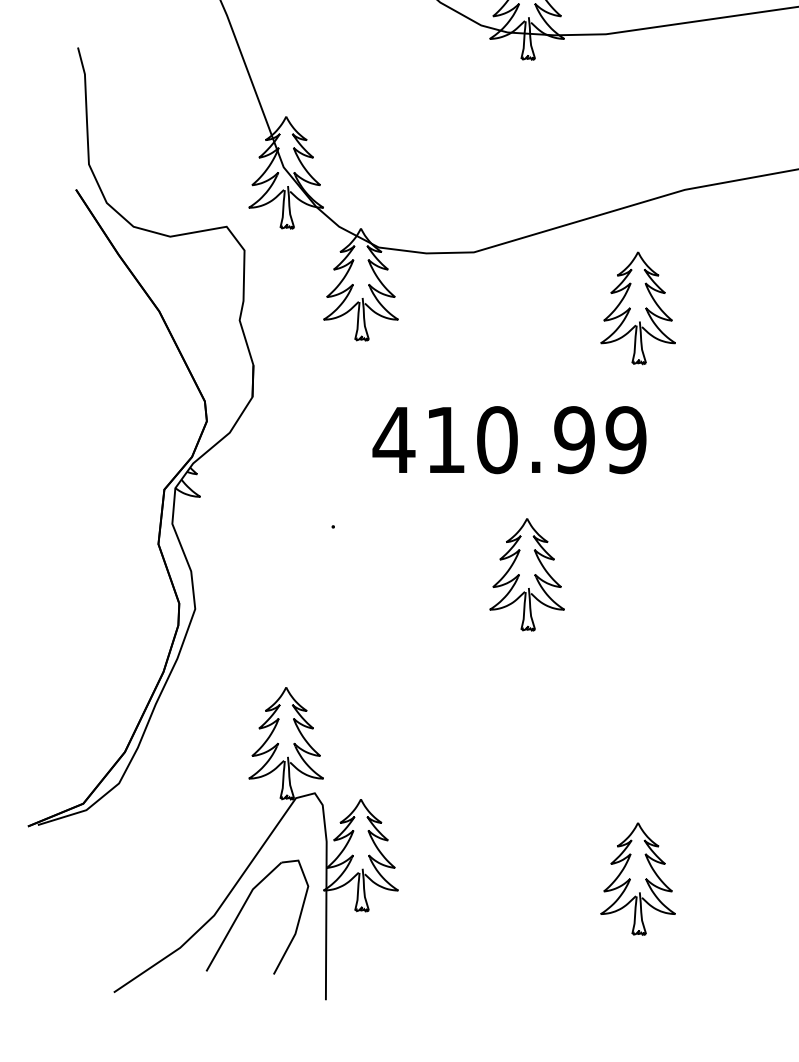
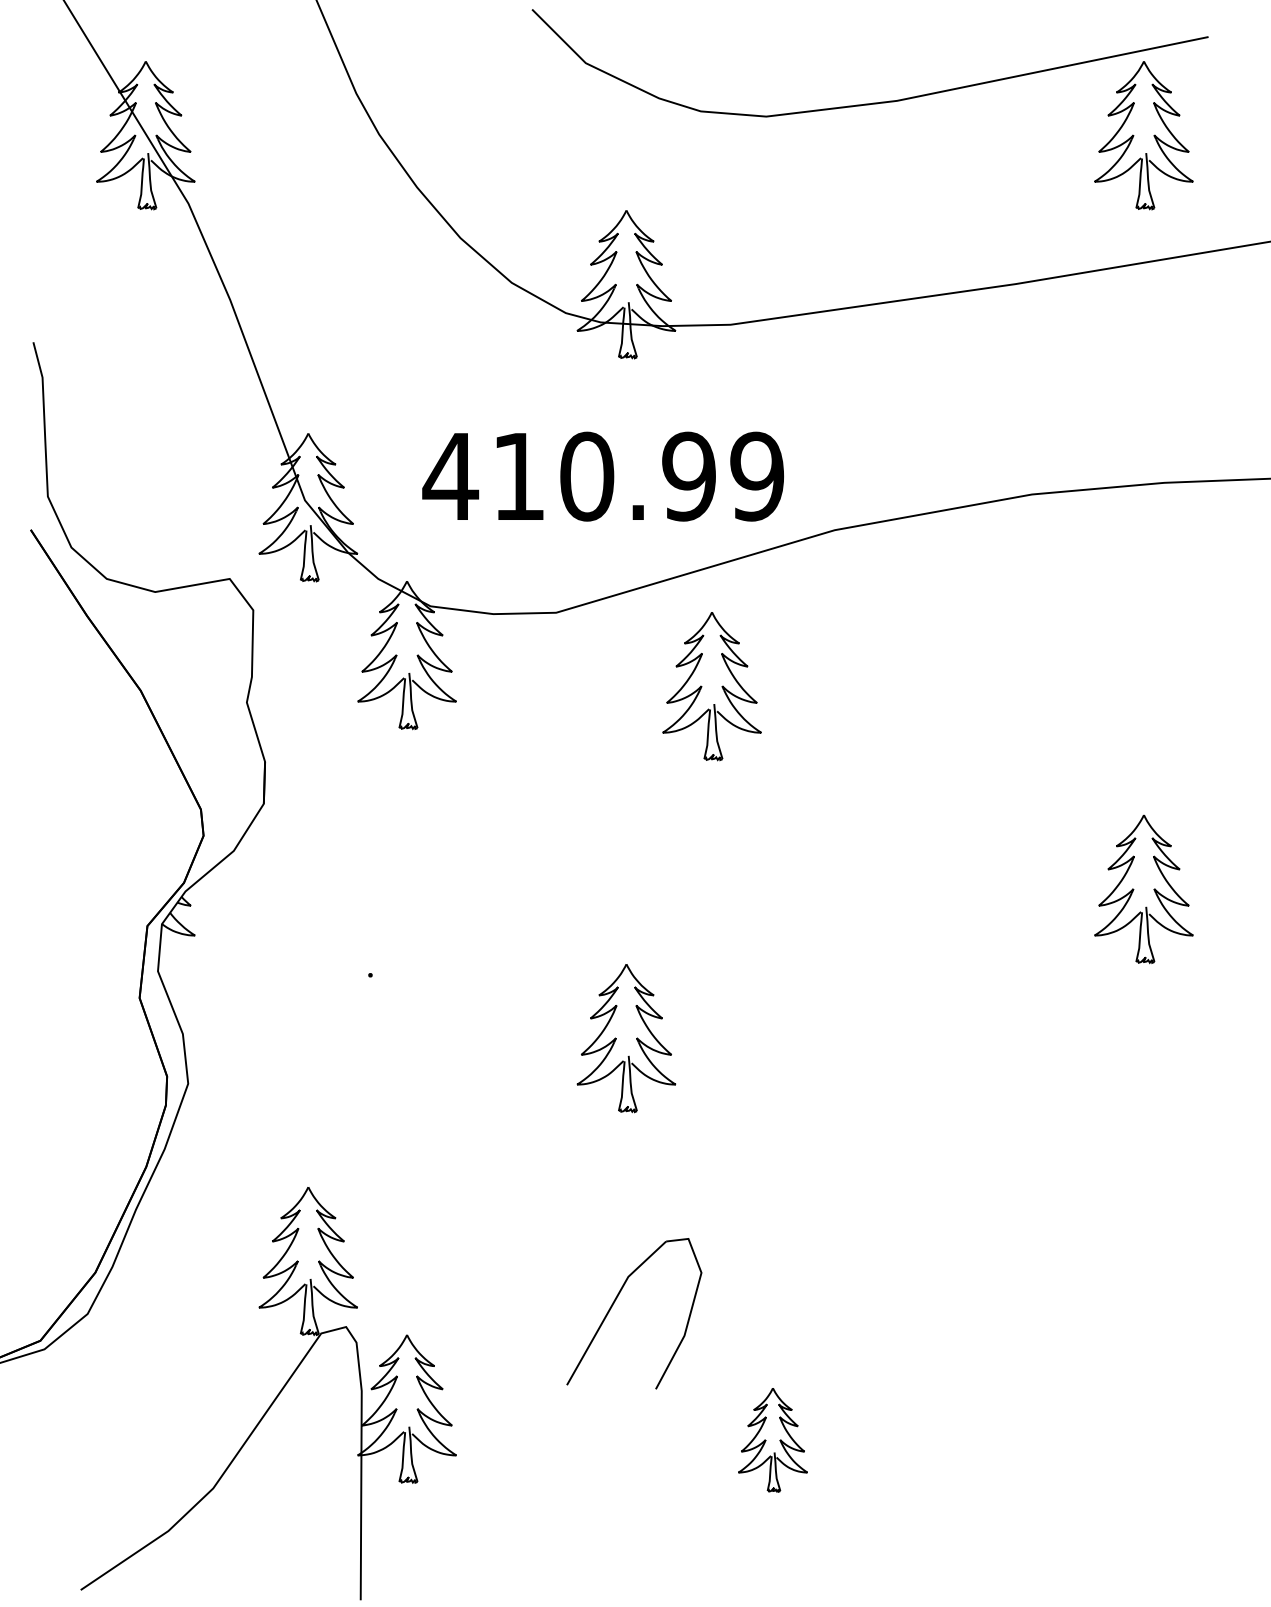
part: (637, 308) -> (711, 686), moved
text: (508, 439) -> (602, 476), moved
part: (637, 878) -> (772, 1439), size x0.7
part: (242, 909) -> (614, 1303), moved

